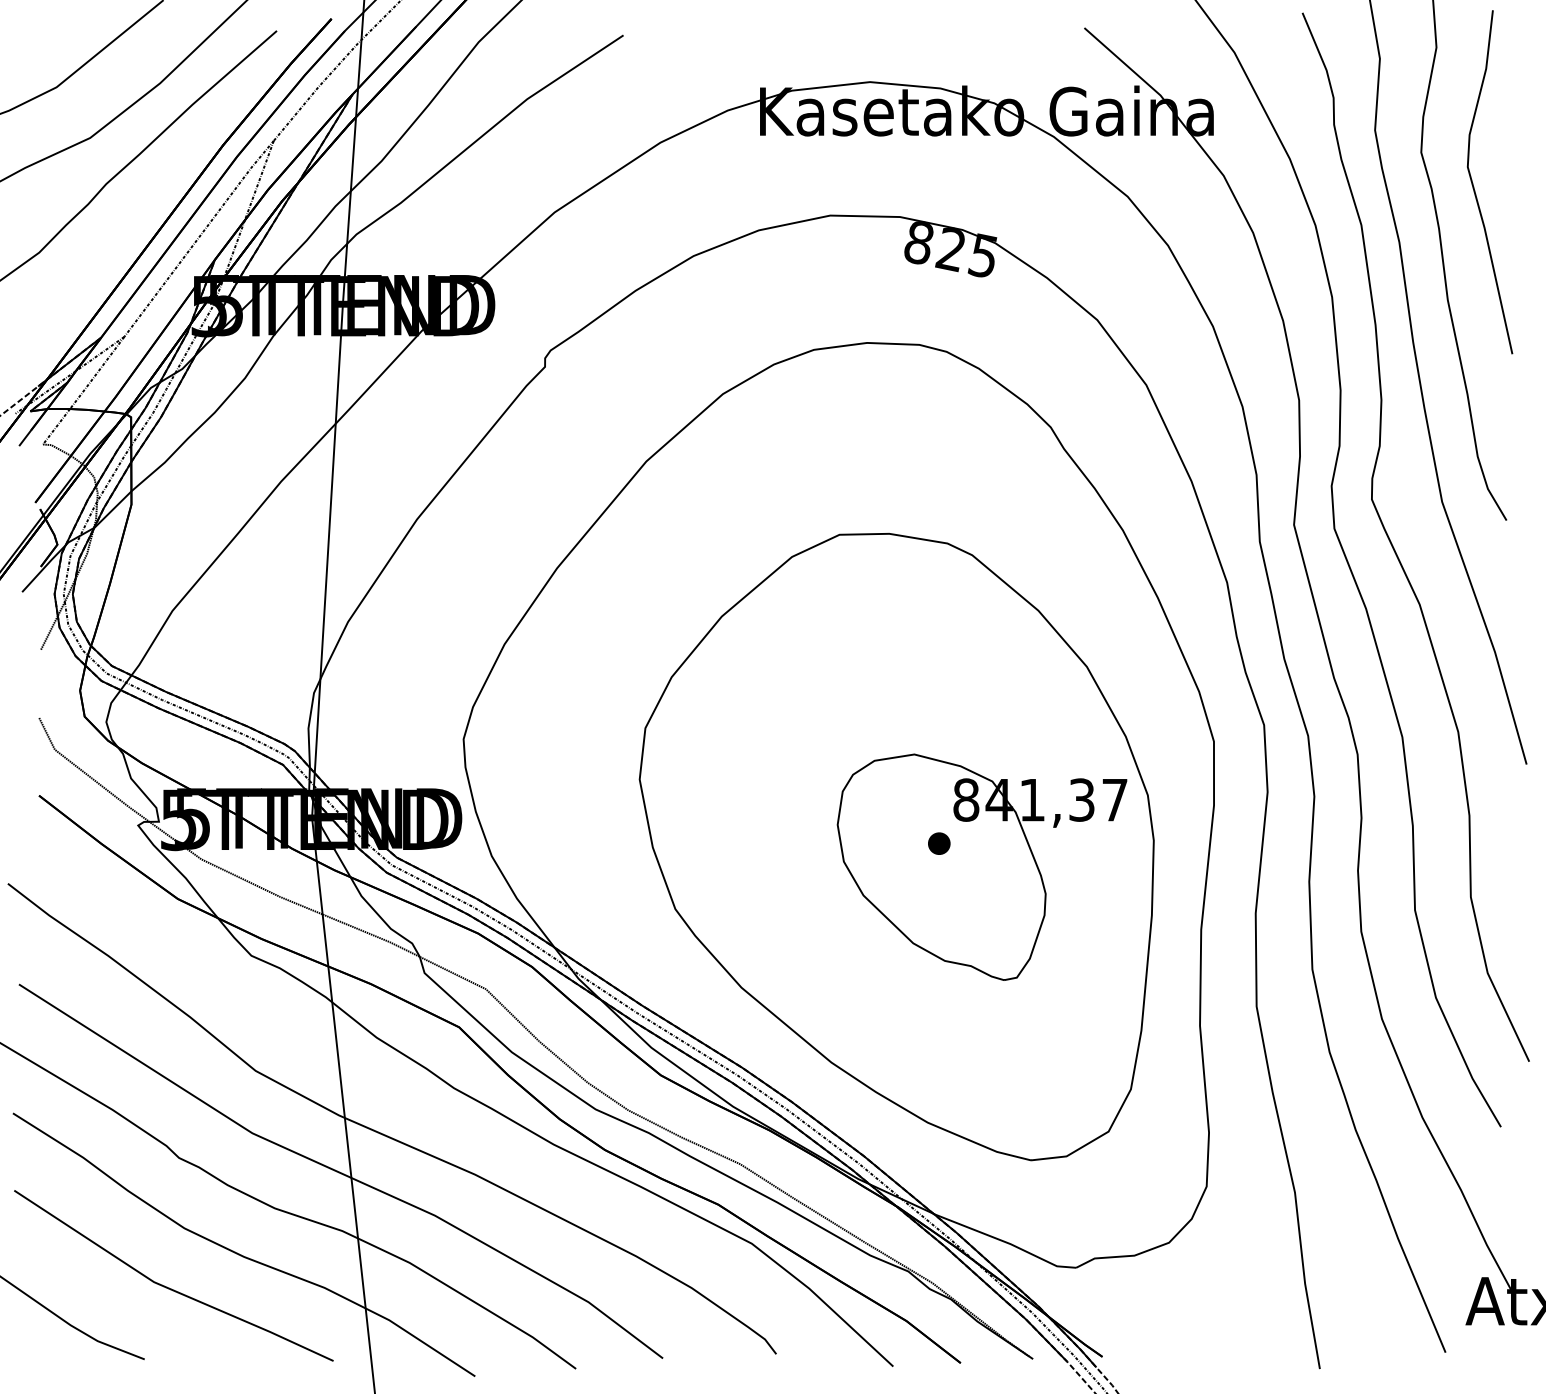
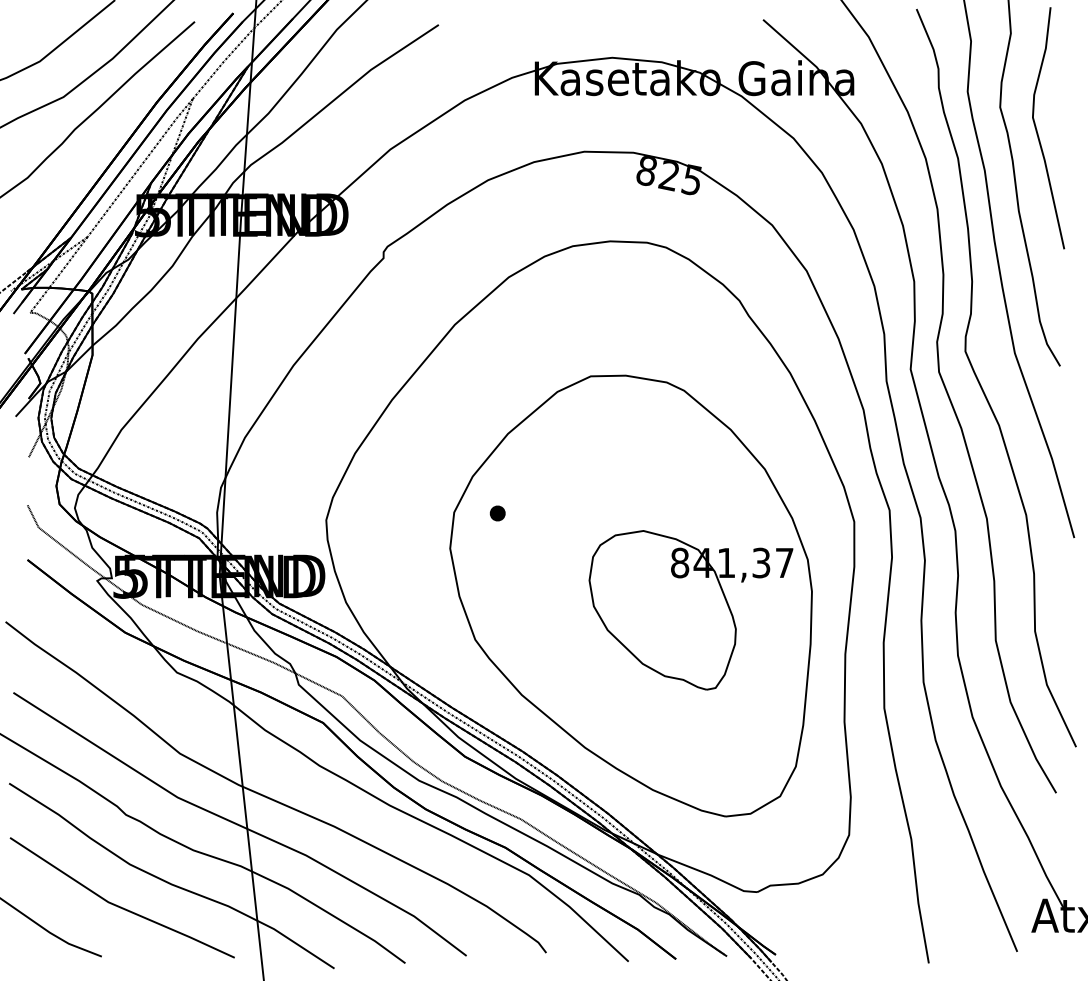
part: (939, 843) -> (497, 513), moved

